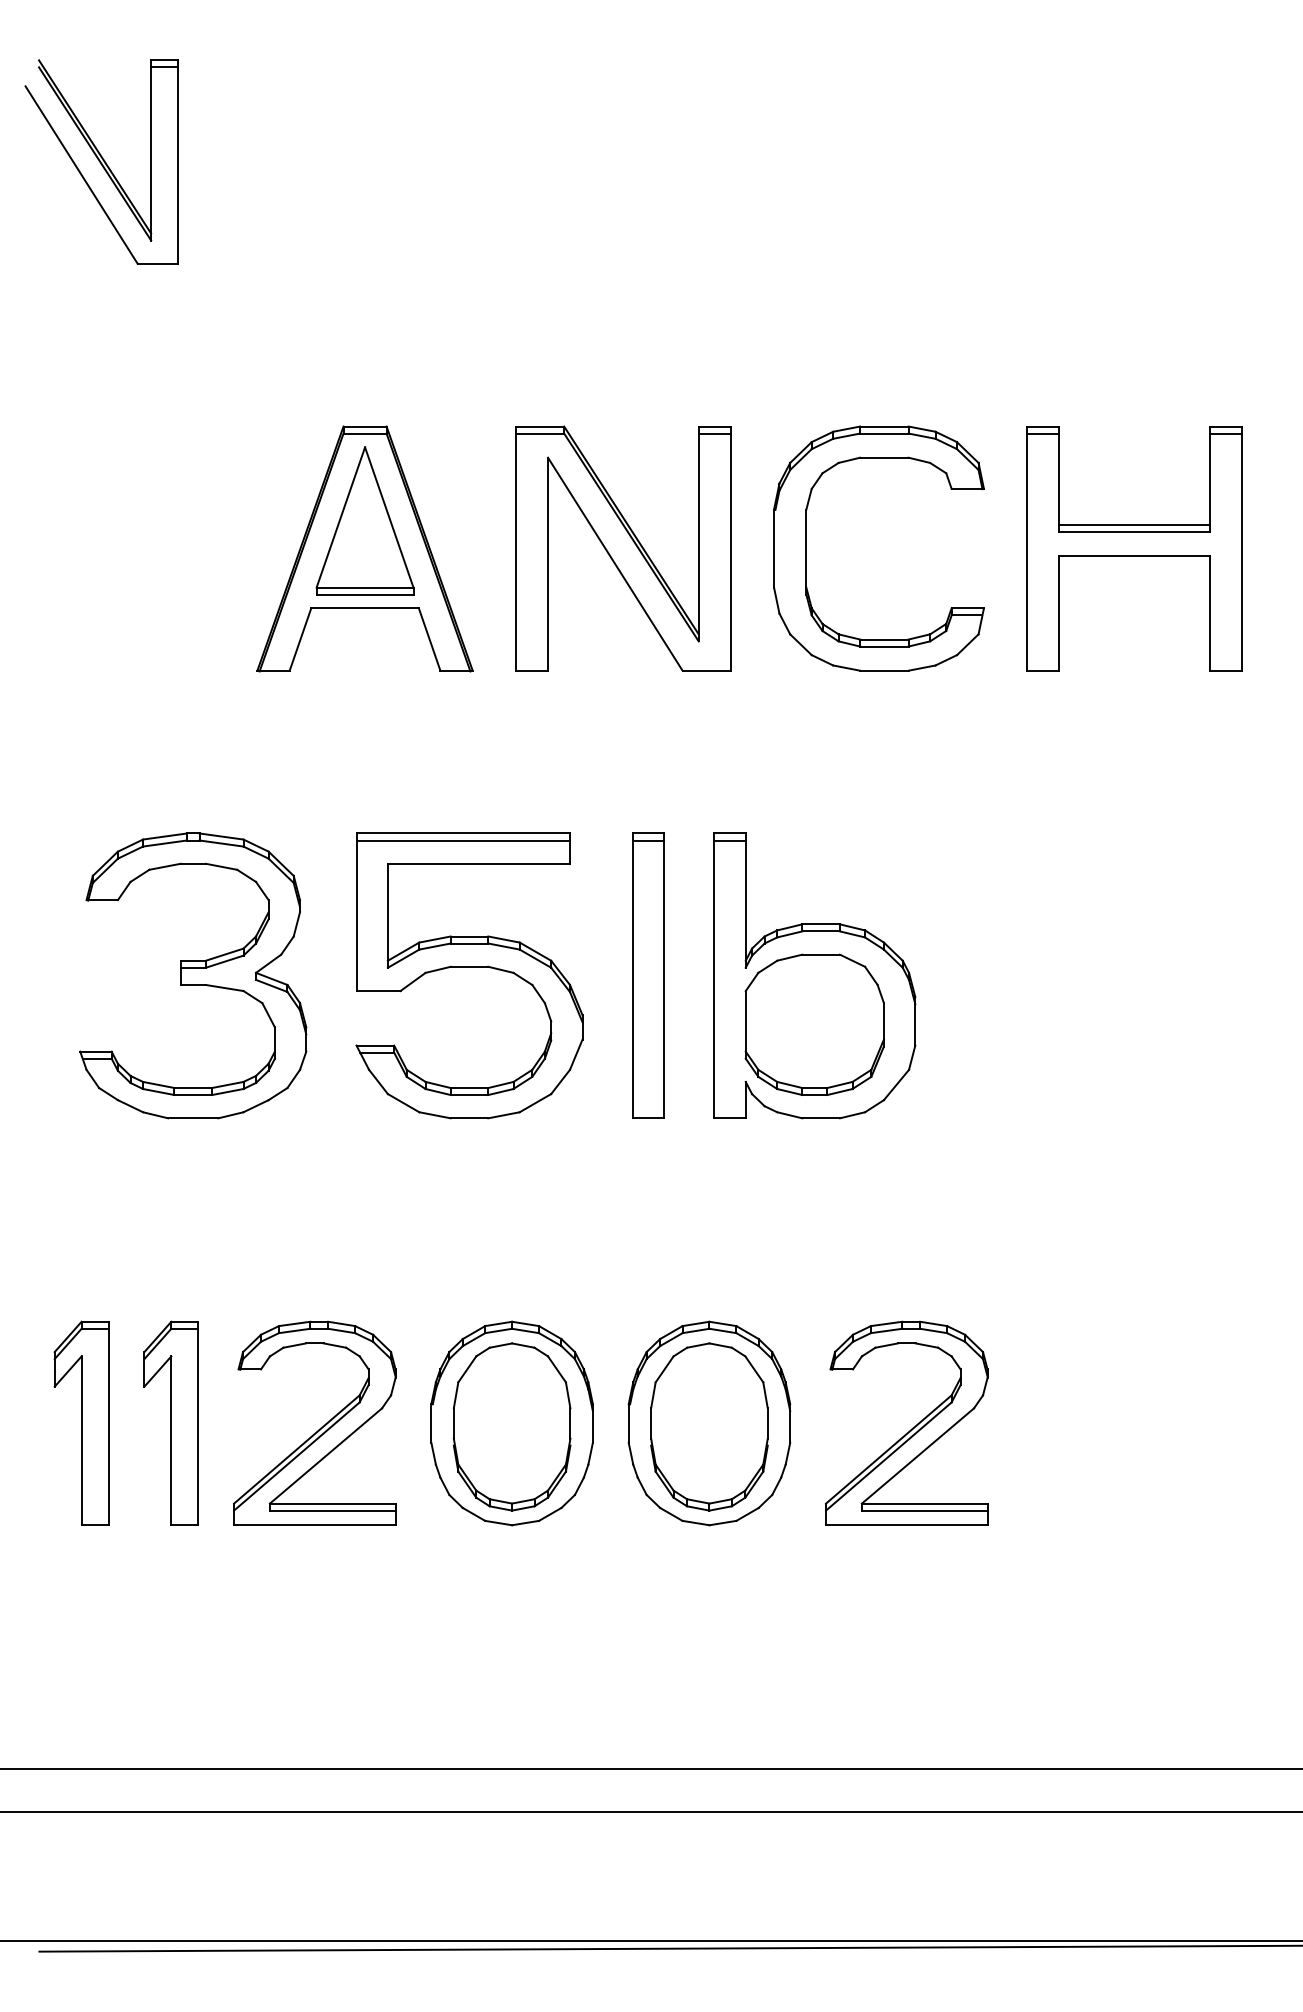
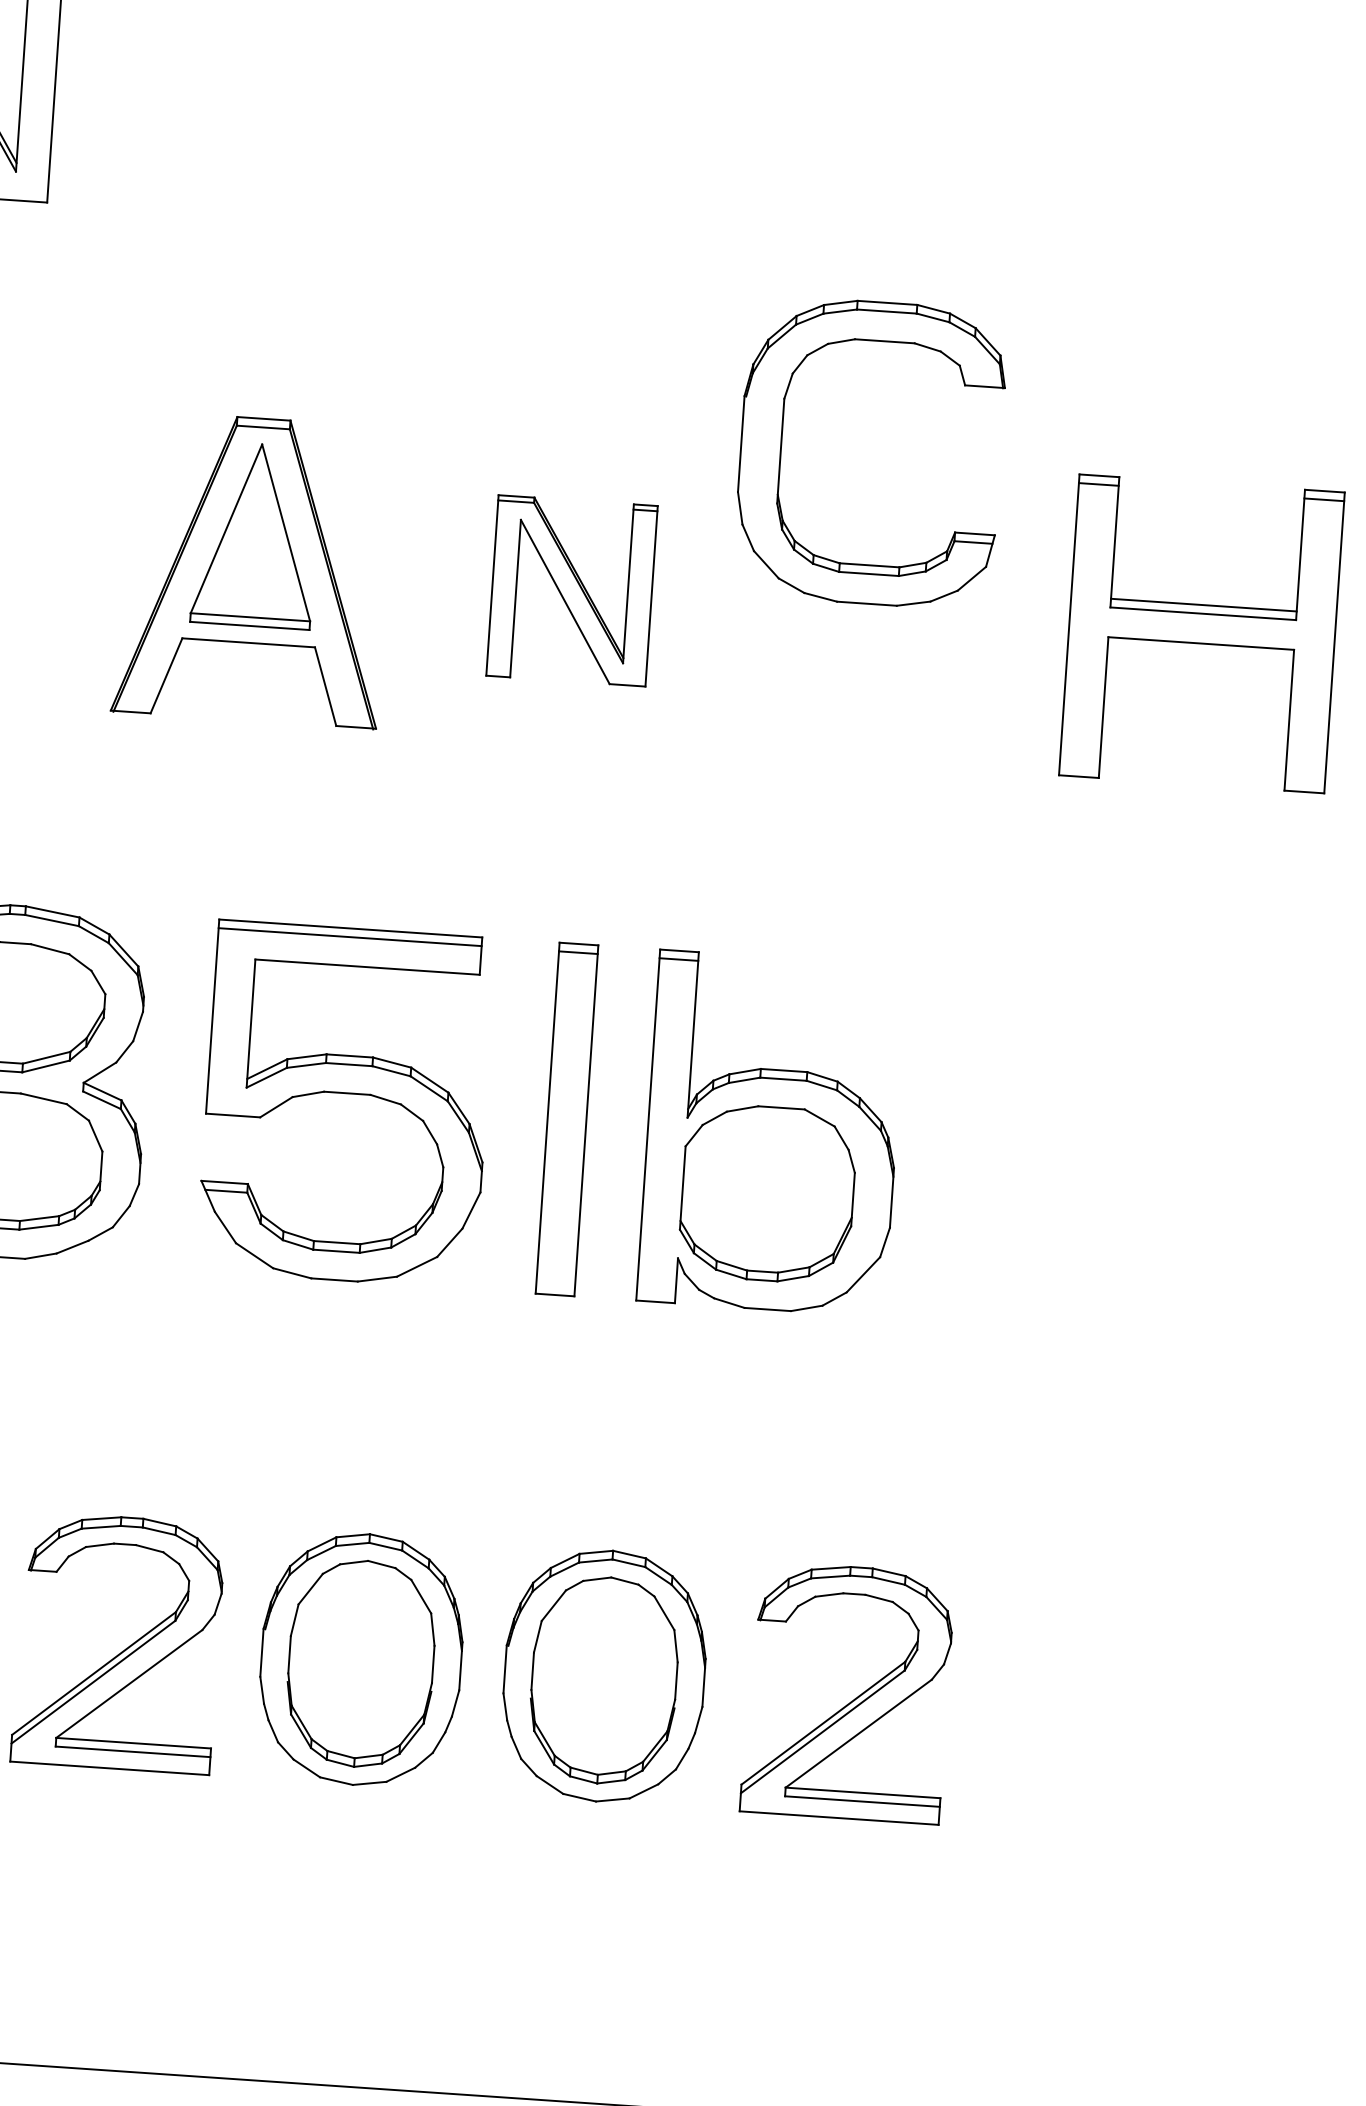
part: (623, 548) -> (572, 590), size x0.6
part: (806, 548) -> (781, 446), moved

